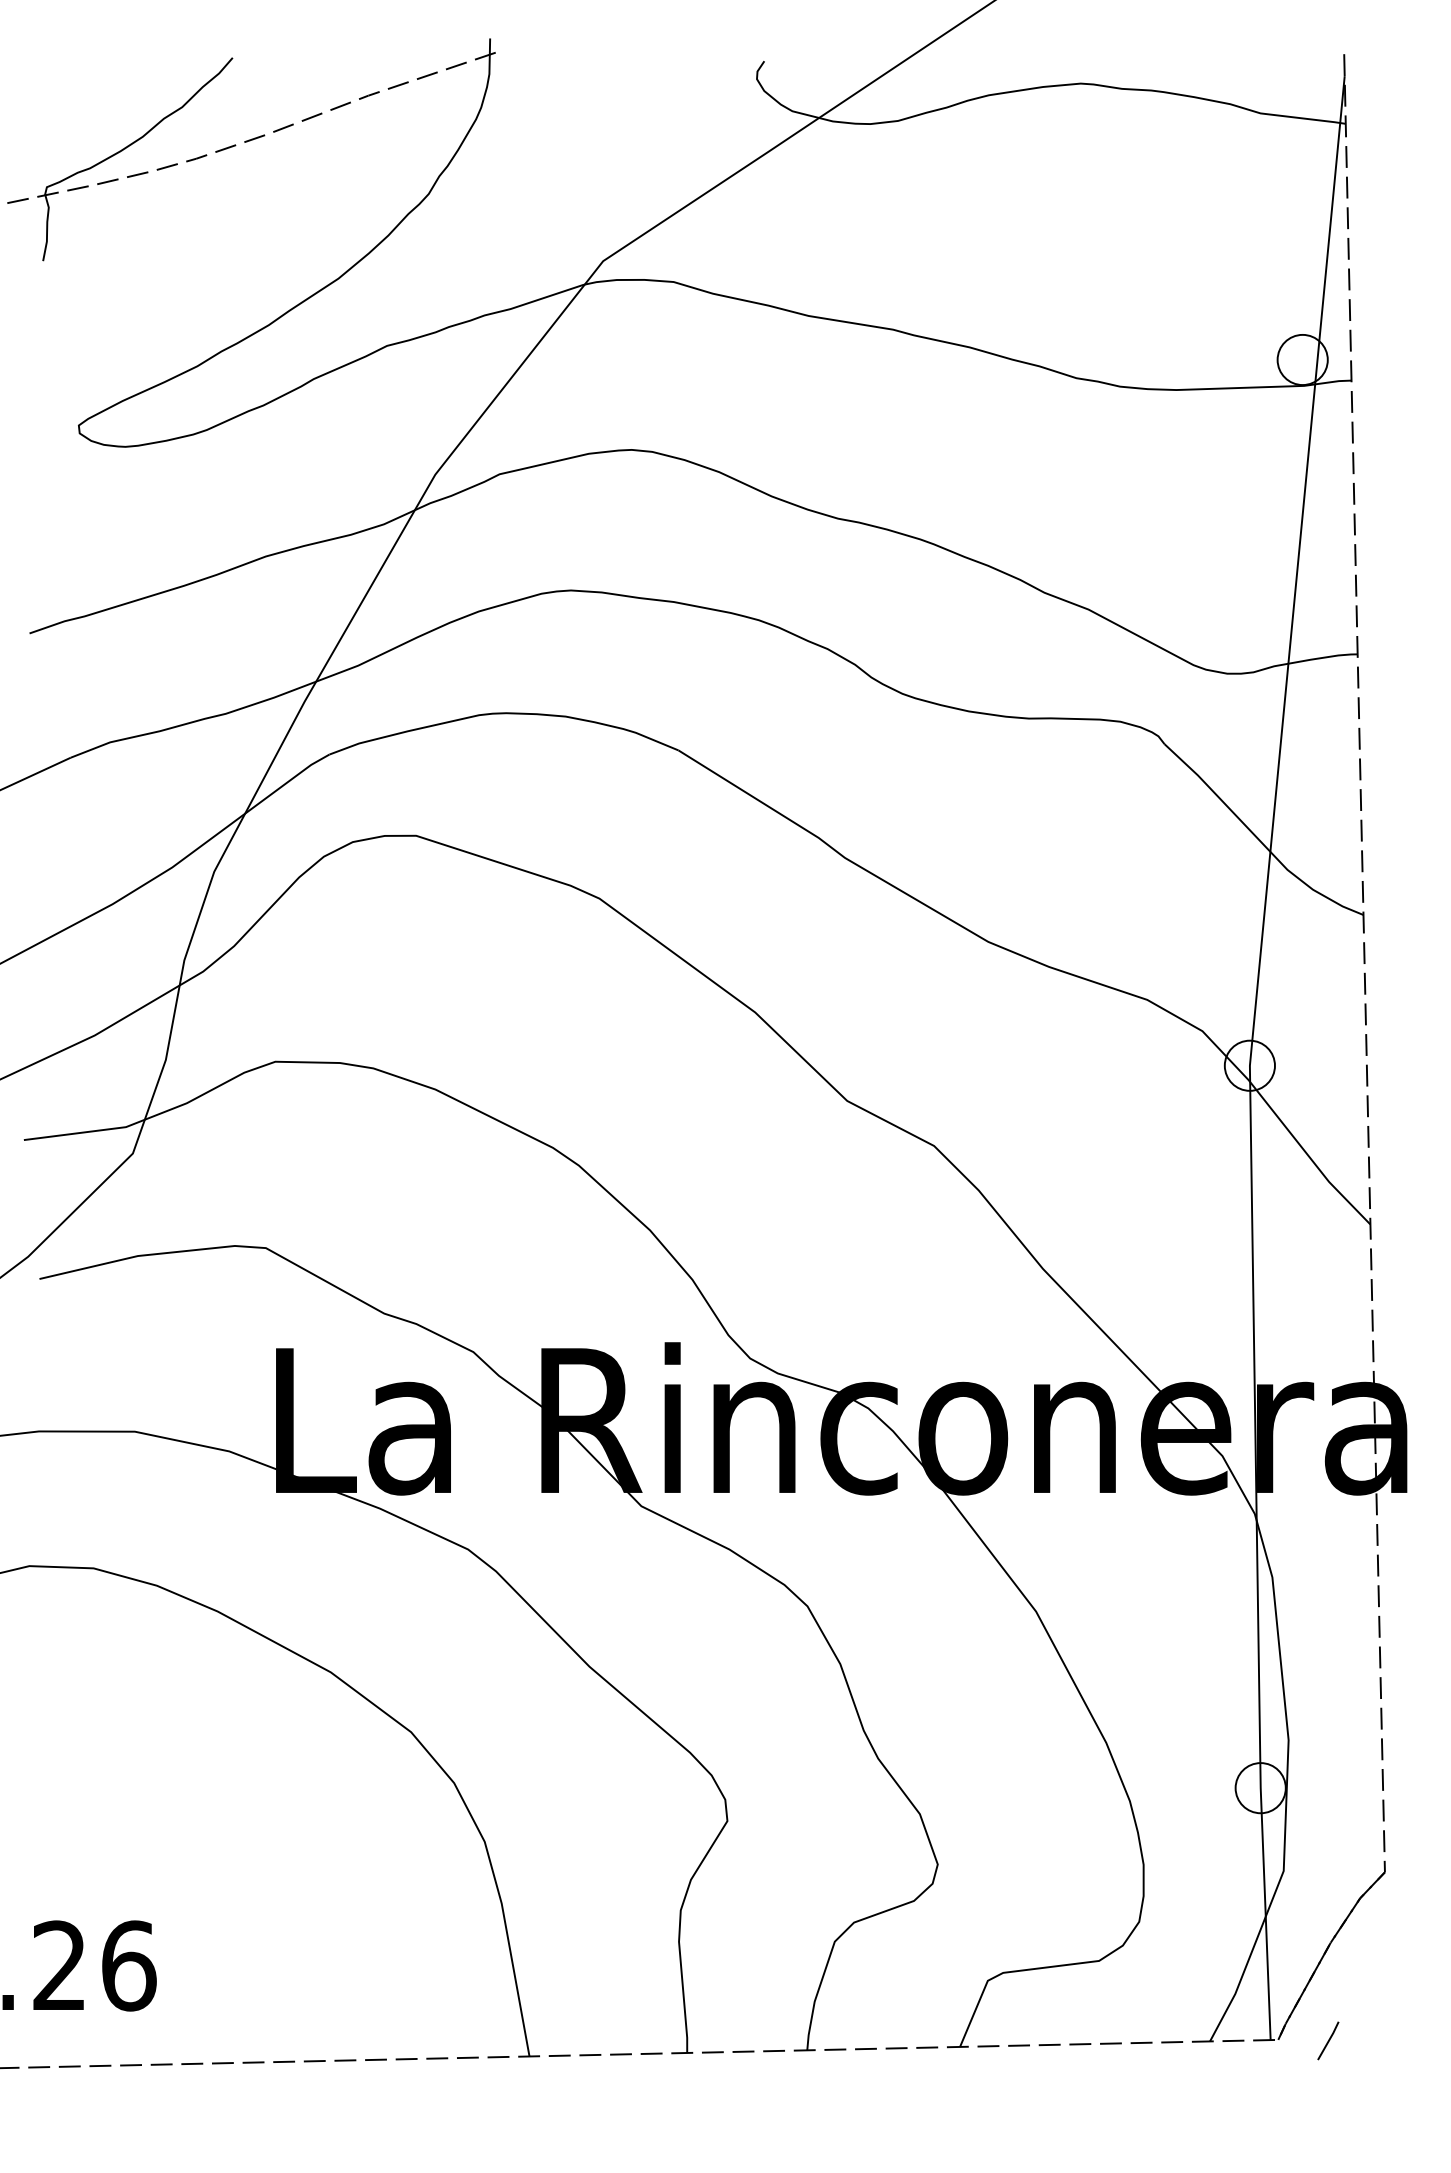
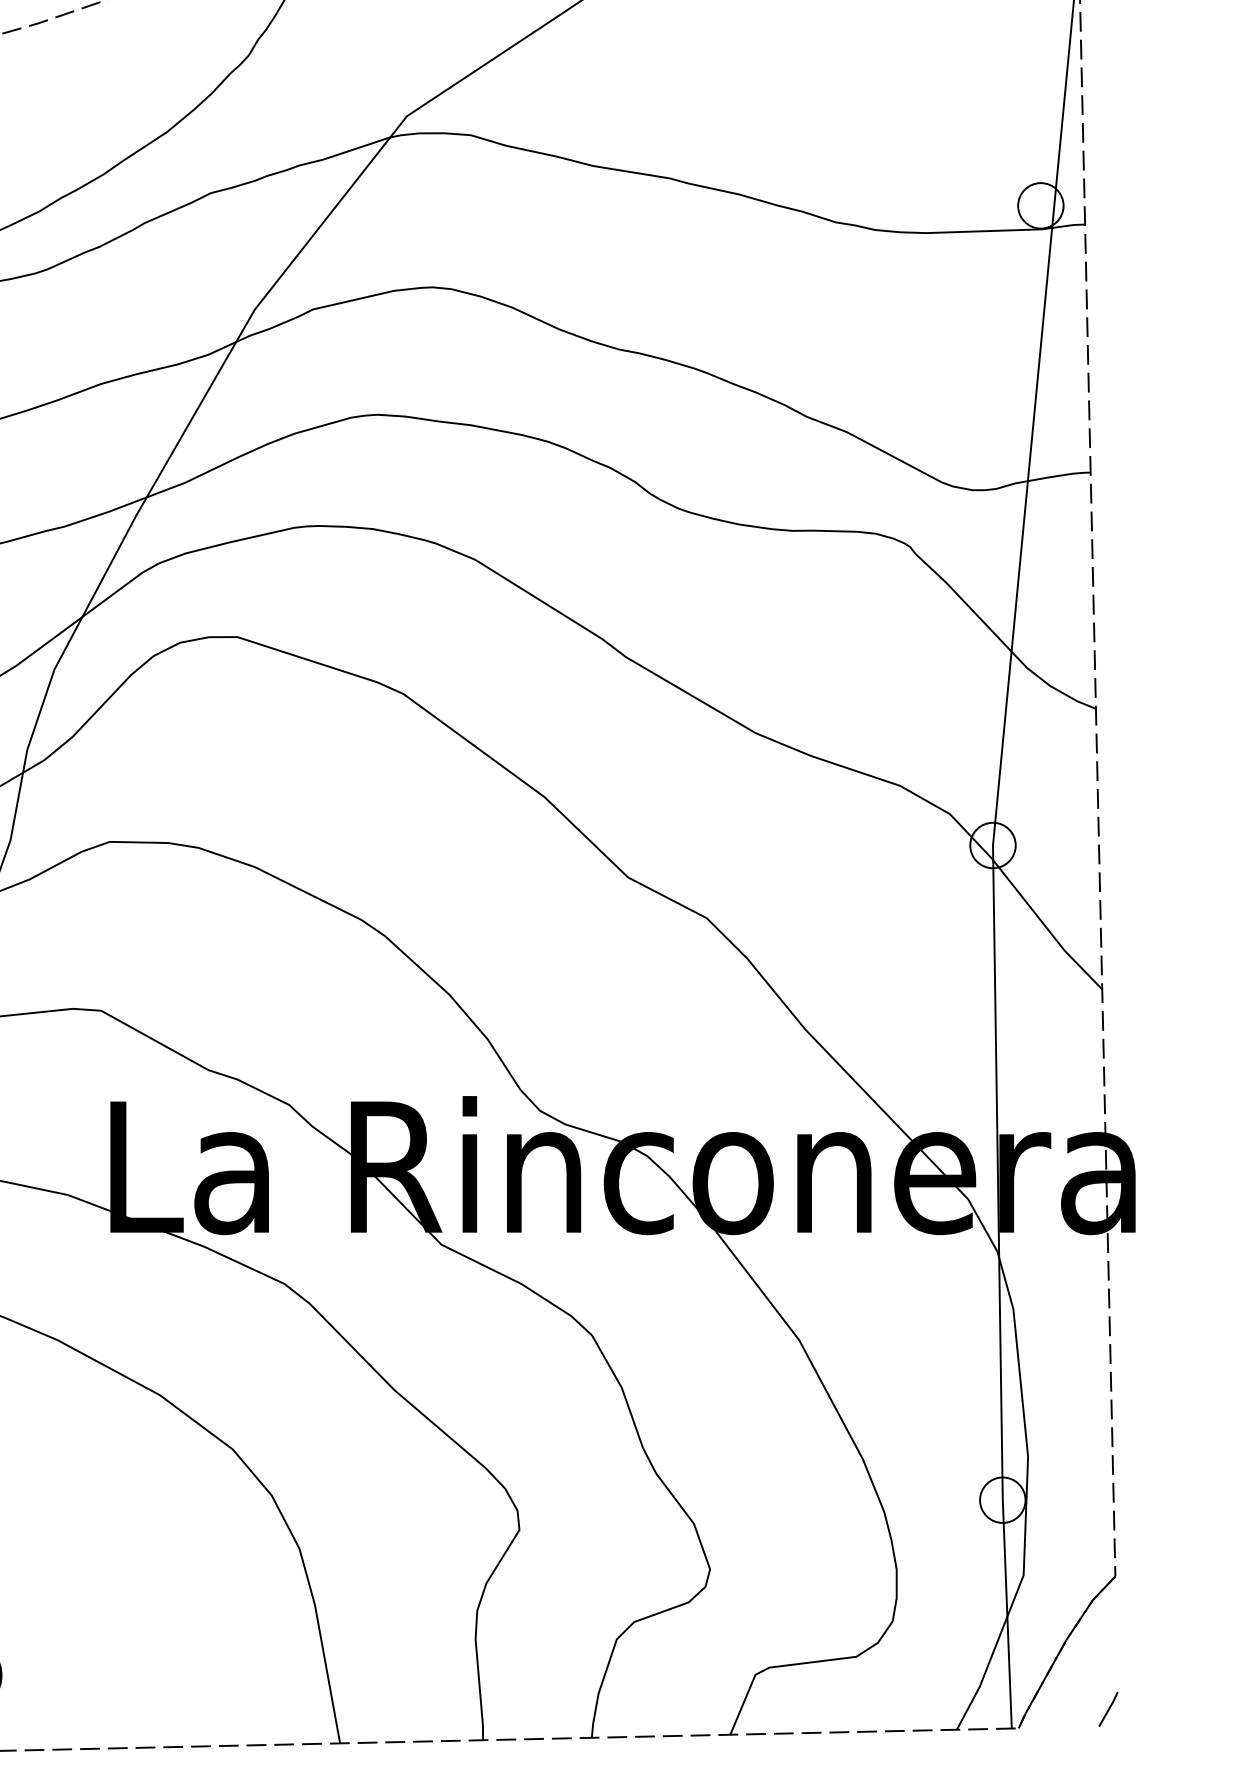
line: (1328, 2040) -> (1108, 1708), moved

